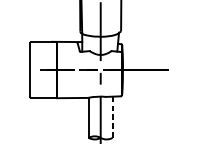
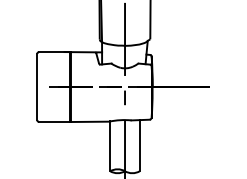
line: (112, 117) -> (139, 145), dashed -> solid

